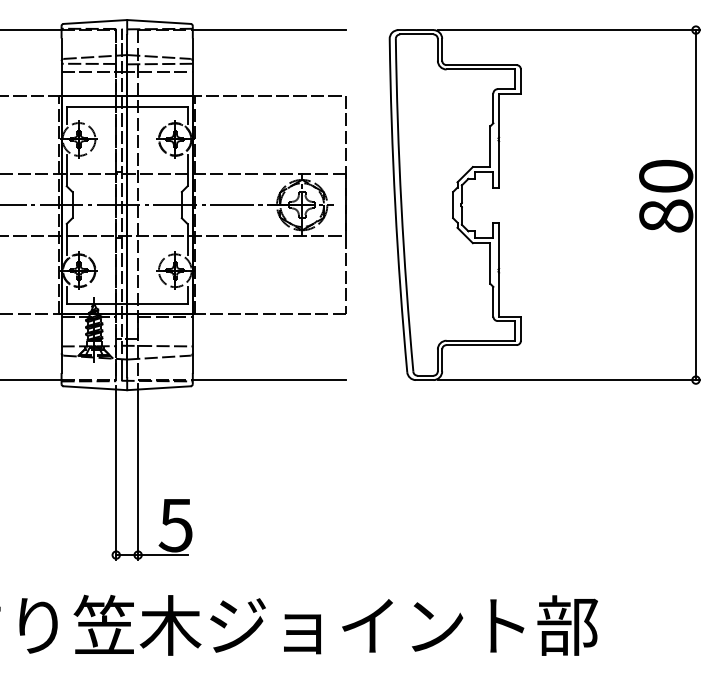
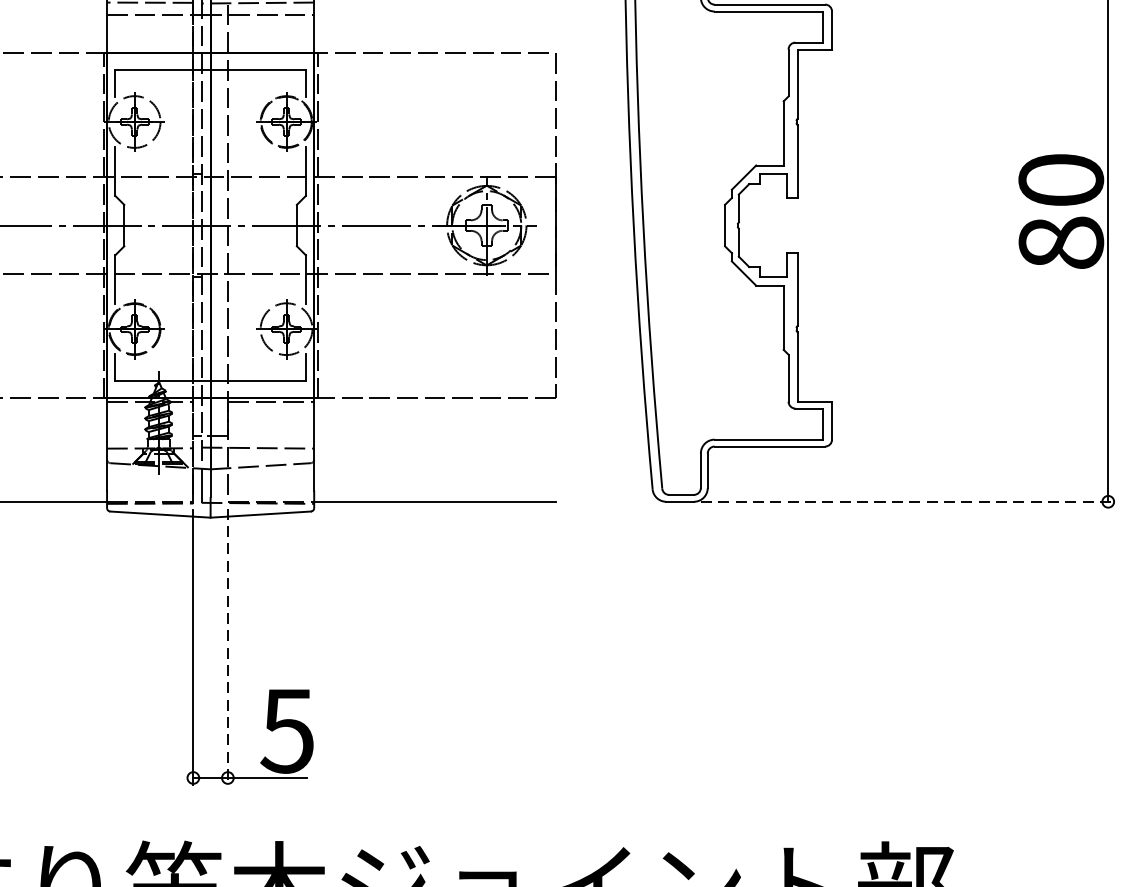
line: (569, 380) -> (908, 502), solid -> dashed
line: (138, 472) -> (228, 647), solid -> dashed

